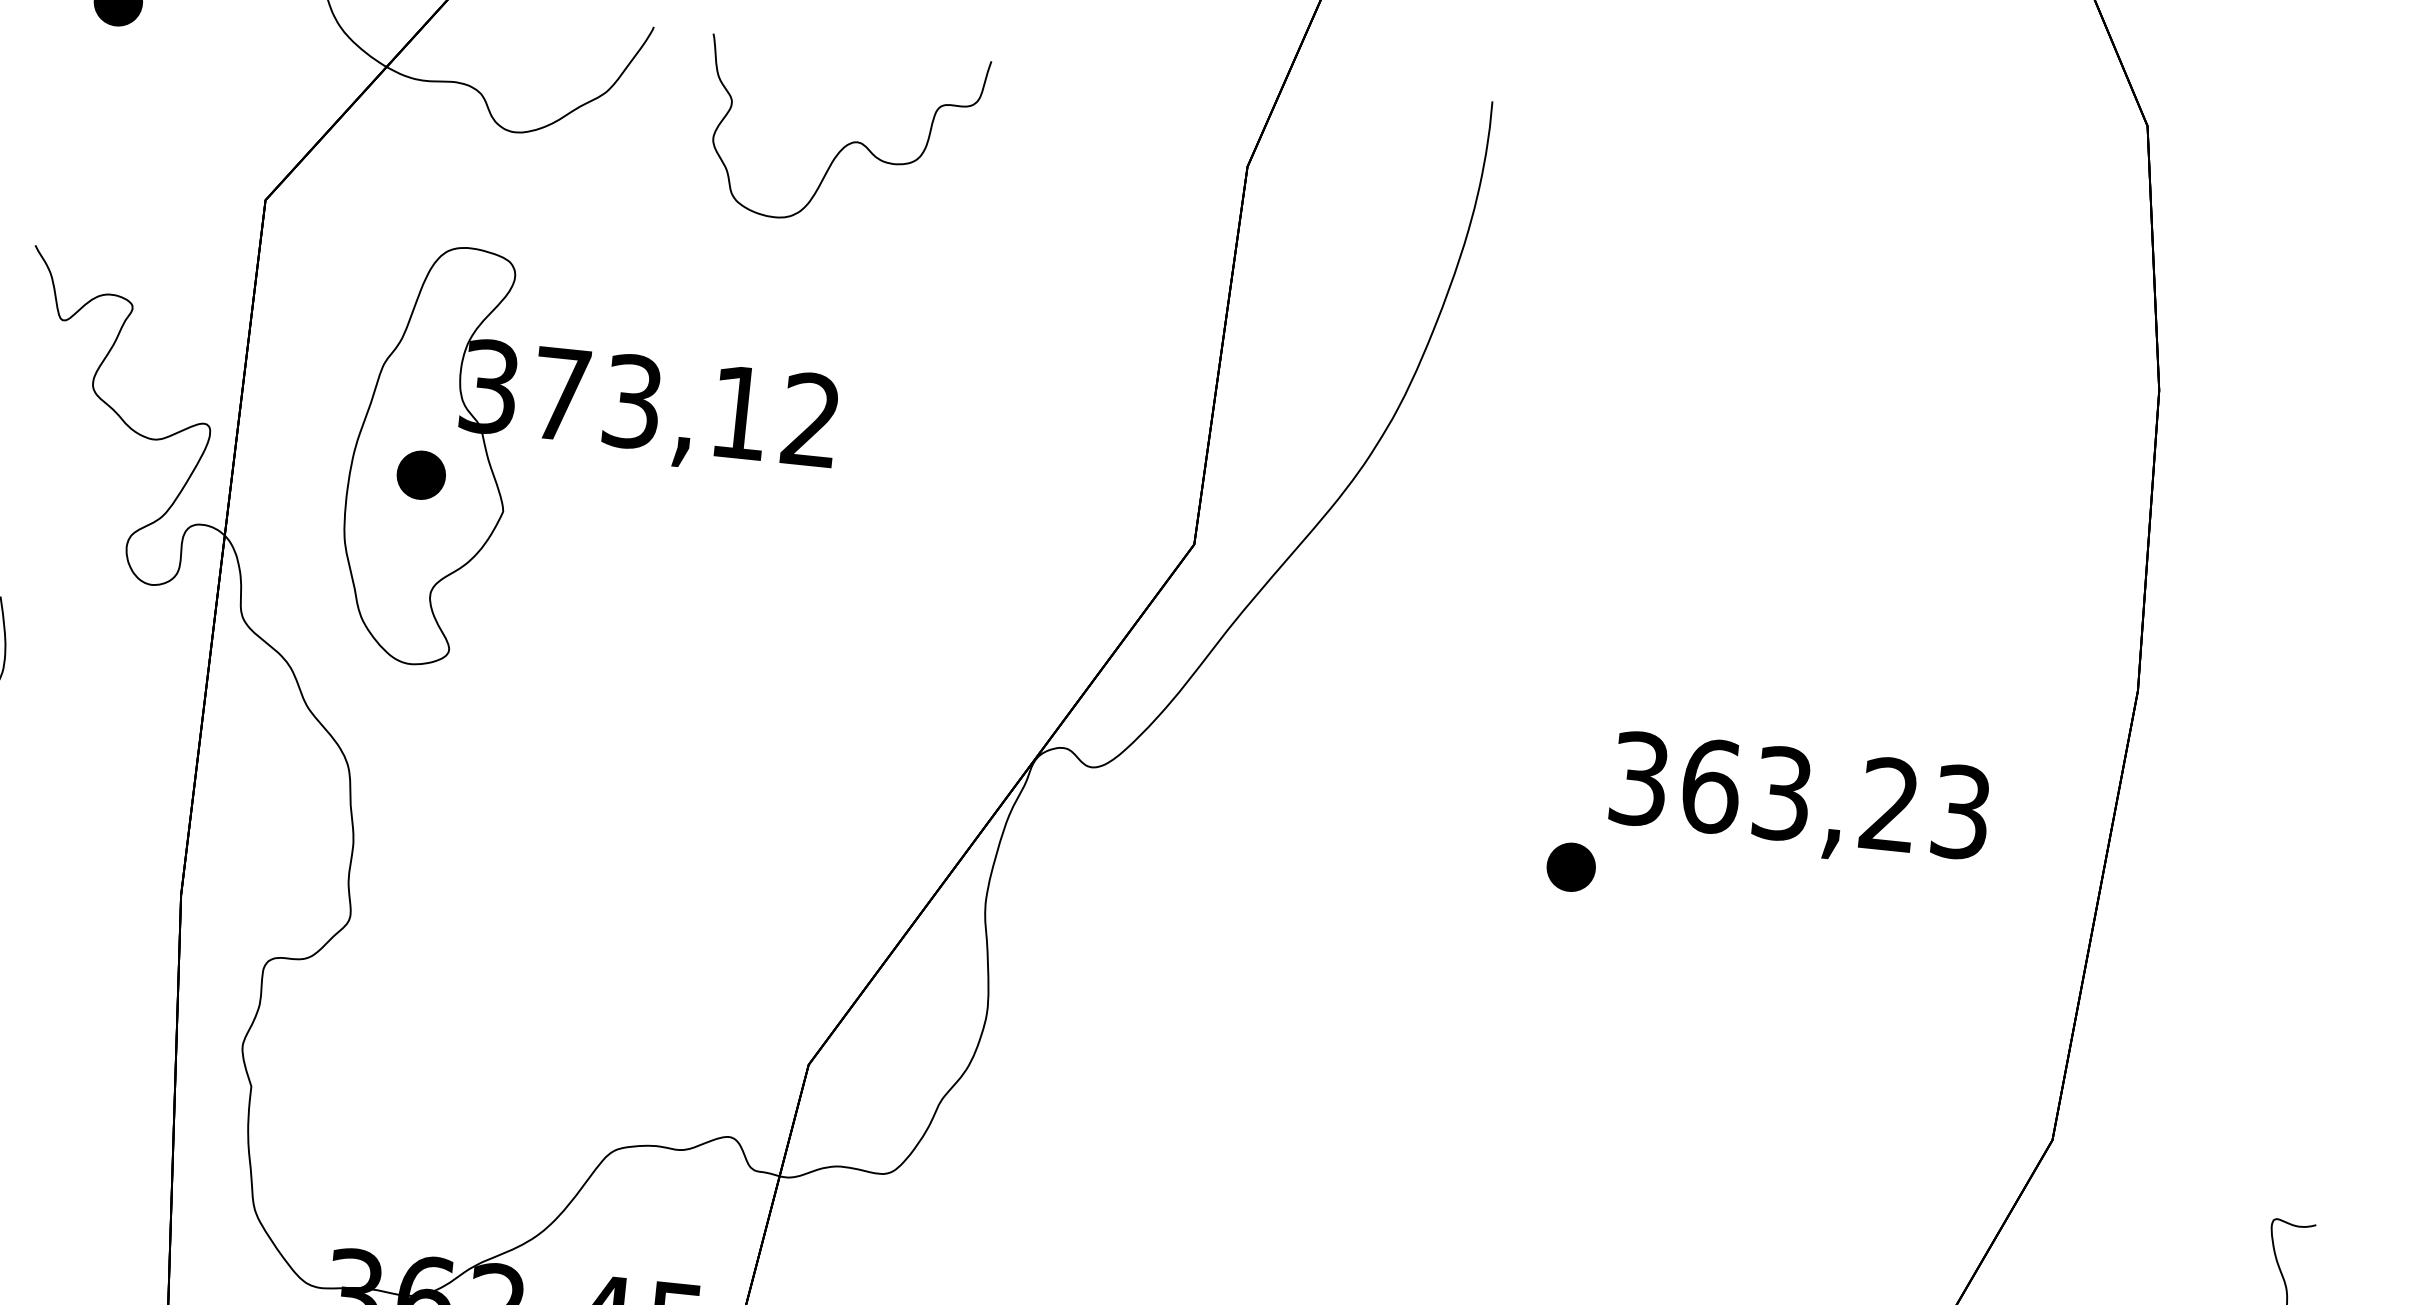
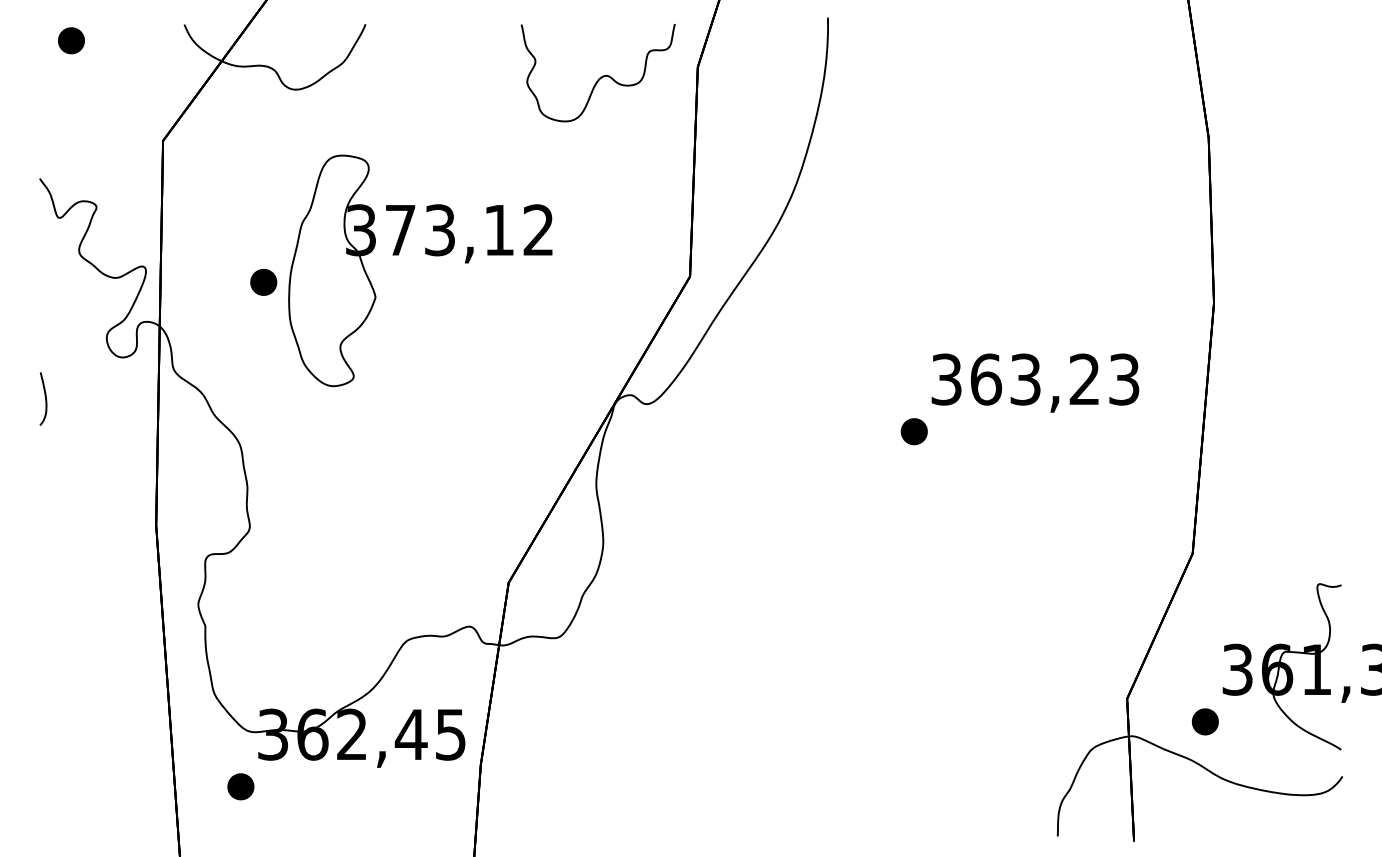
curve: (844, 144) -> (599, 77), moved
part: (603, 443) -> (426, 254), moved

